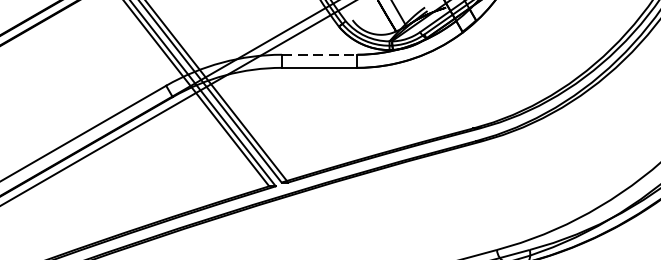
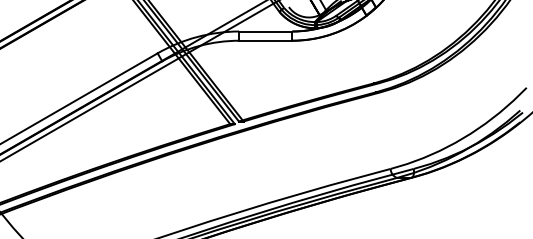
line: (319, 54) -> (265, 31), dashed -> solid

